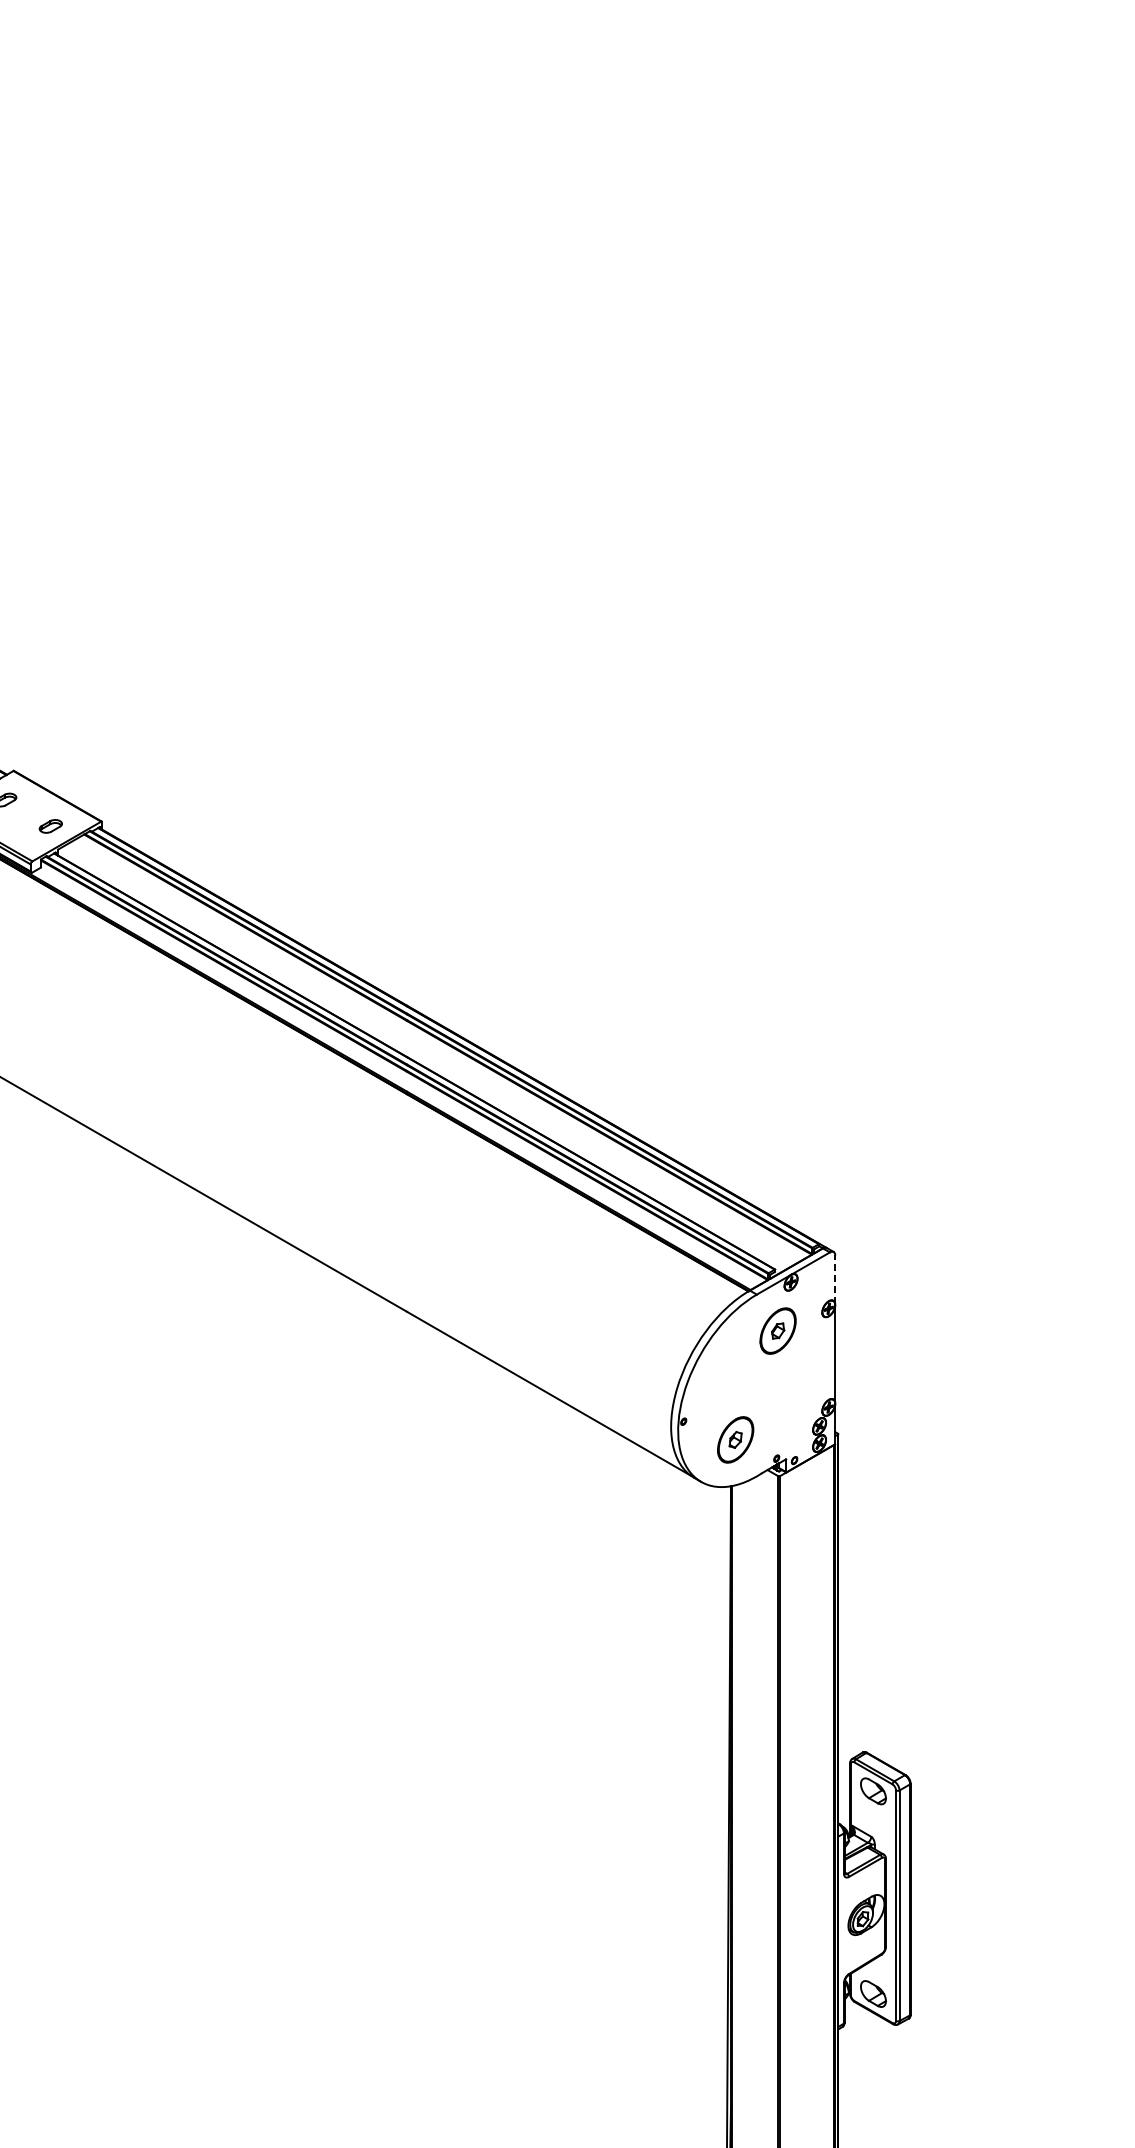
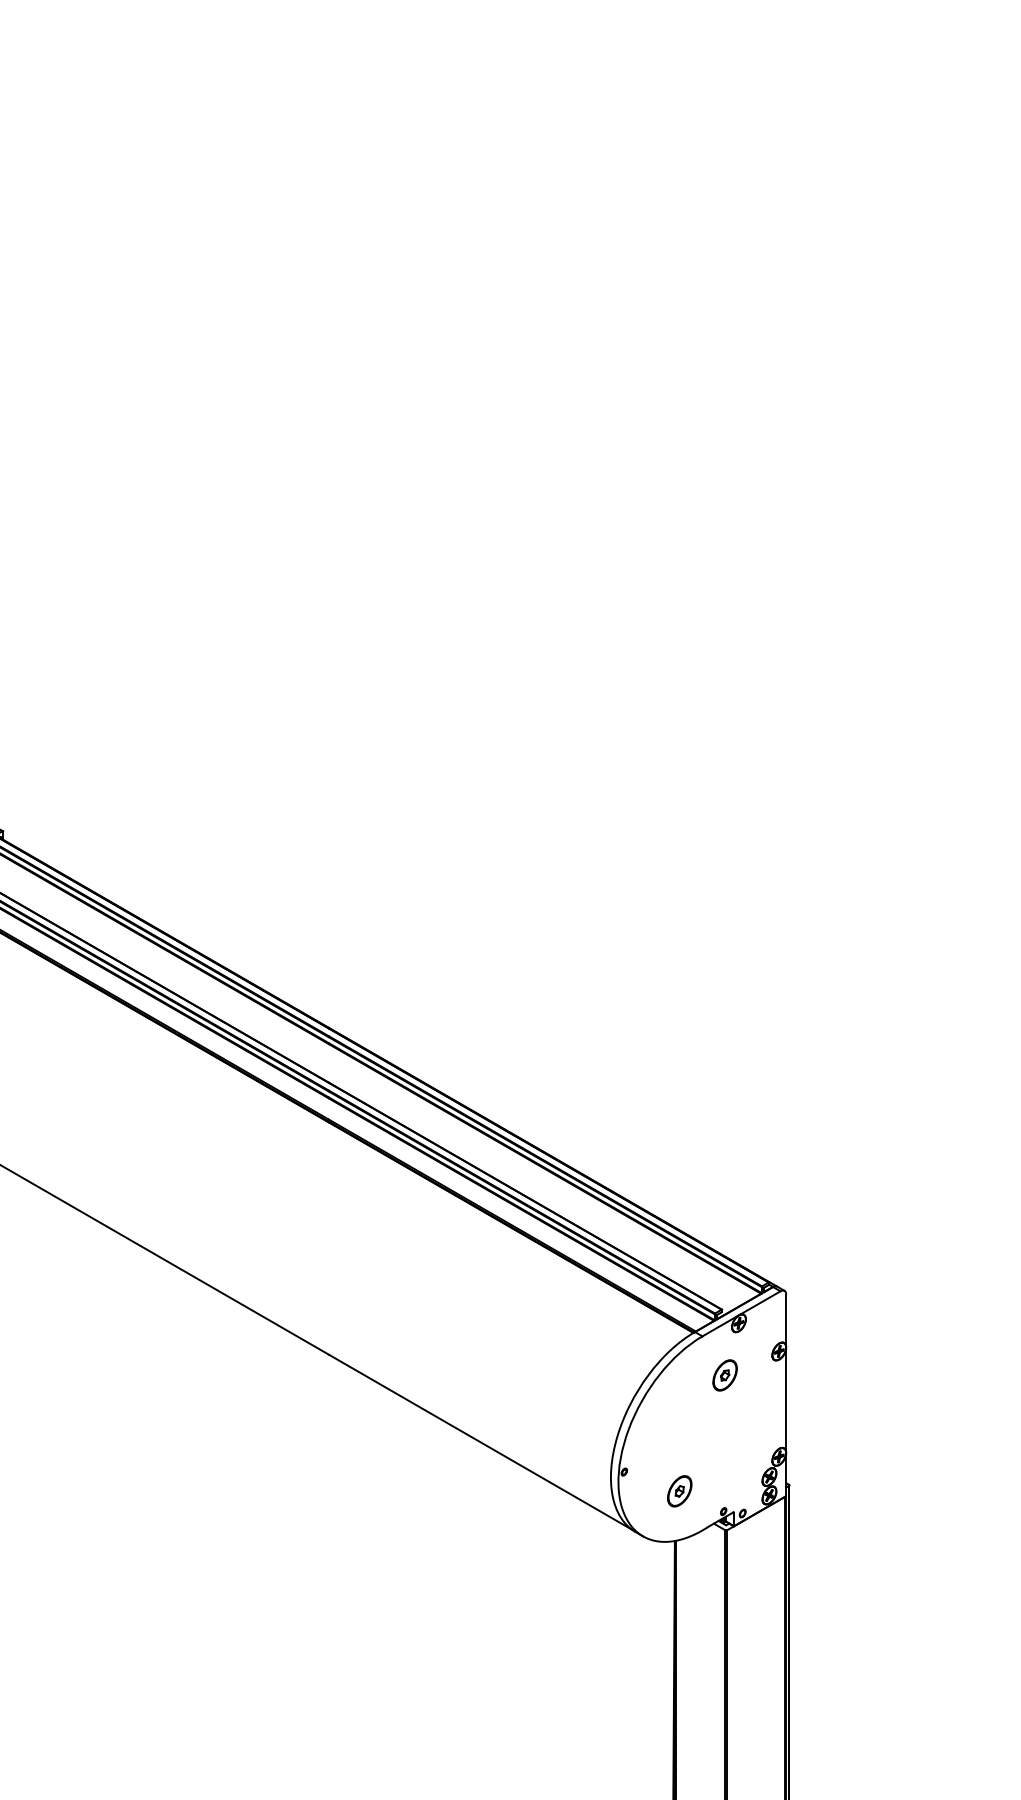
line: (835, 1279) -> (786, 1320), dashed -> solid
part: (777, 1331) -> (724, 1375), size x0.62
part: (735, 1439) -> (679, 1491), size x0.62

